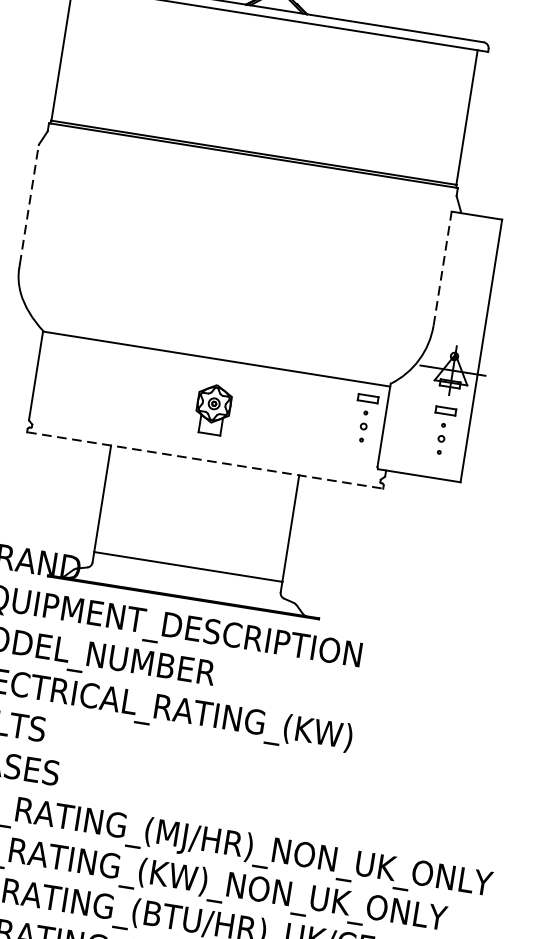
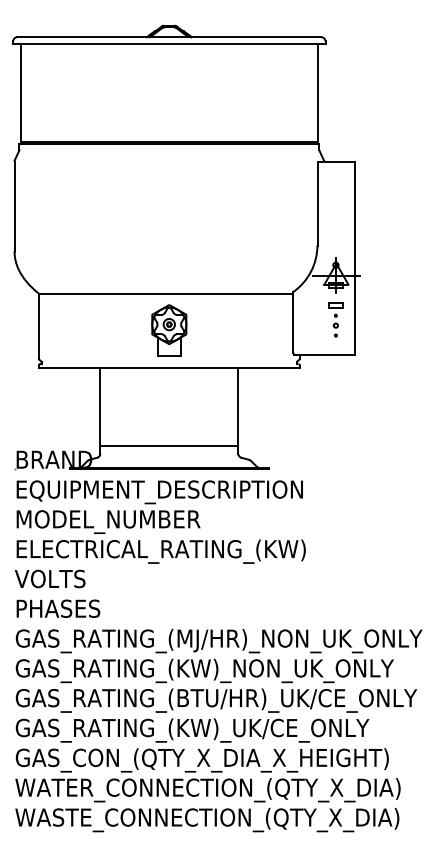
line: (29, 204) -> (14, 204), dashed -> solid
line: (442, 268) -> (317, 203), dashed -> solid
part: (213, 409) -> (169, 330), size x1.43
part: (364, 418) -> (278, 319), removed
line: (205, 459) -> (169, 367), dashed -> solid

